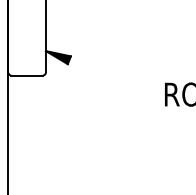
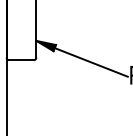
line: (115, 78) -> (91, 62), added

